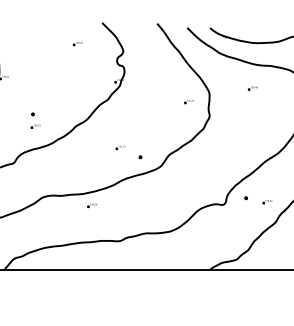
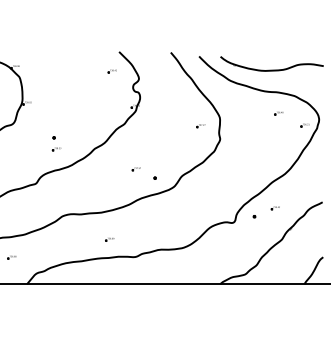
part: (77, 43) -> (111, 71), moved
part: (252, 88) -> (278, 113), moved
part: (266, 202) -> (274, 208), moved
part: (91, 205) -> (109, 239), moved

